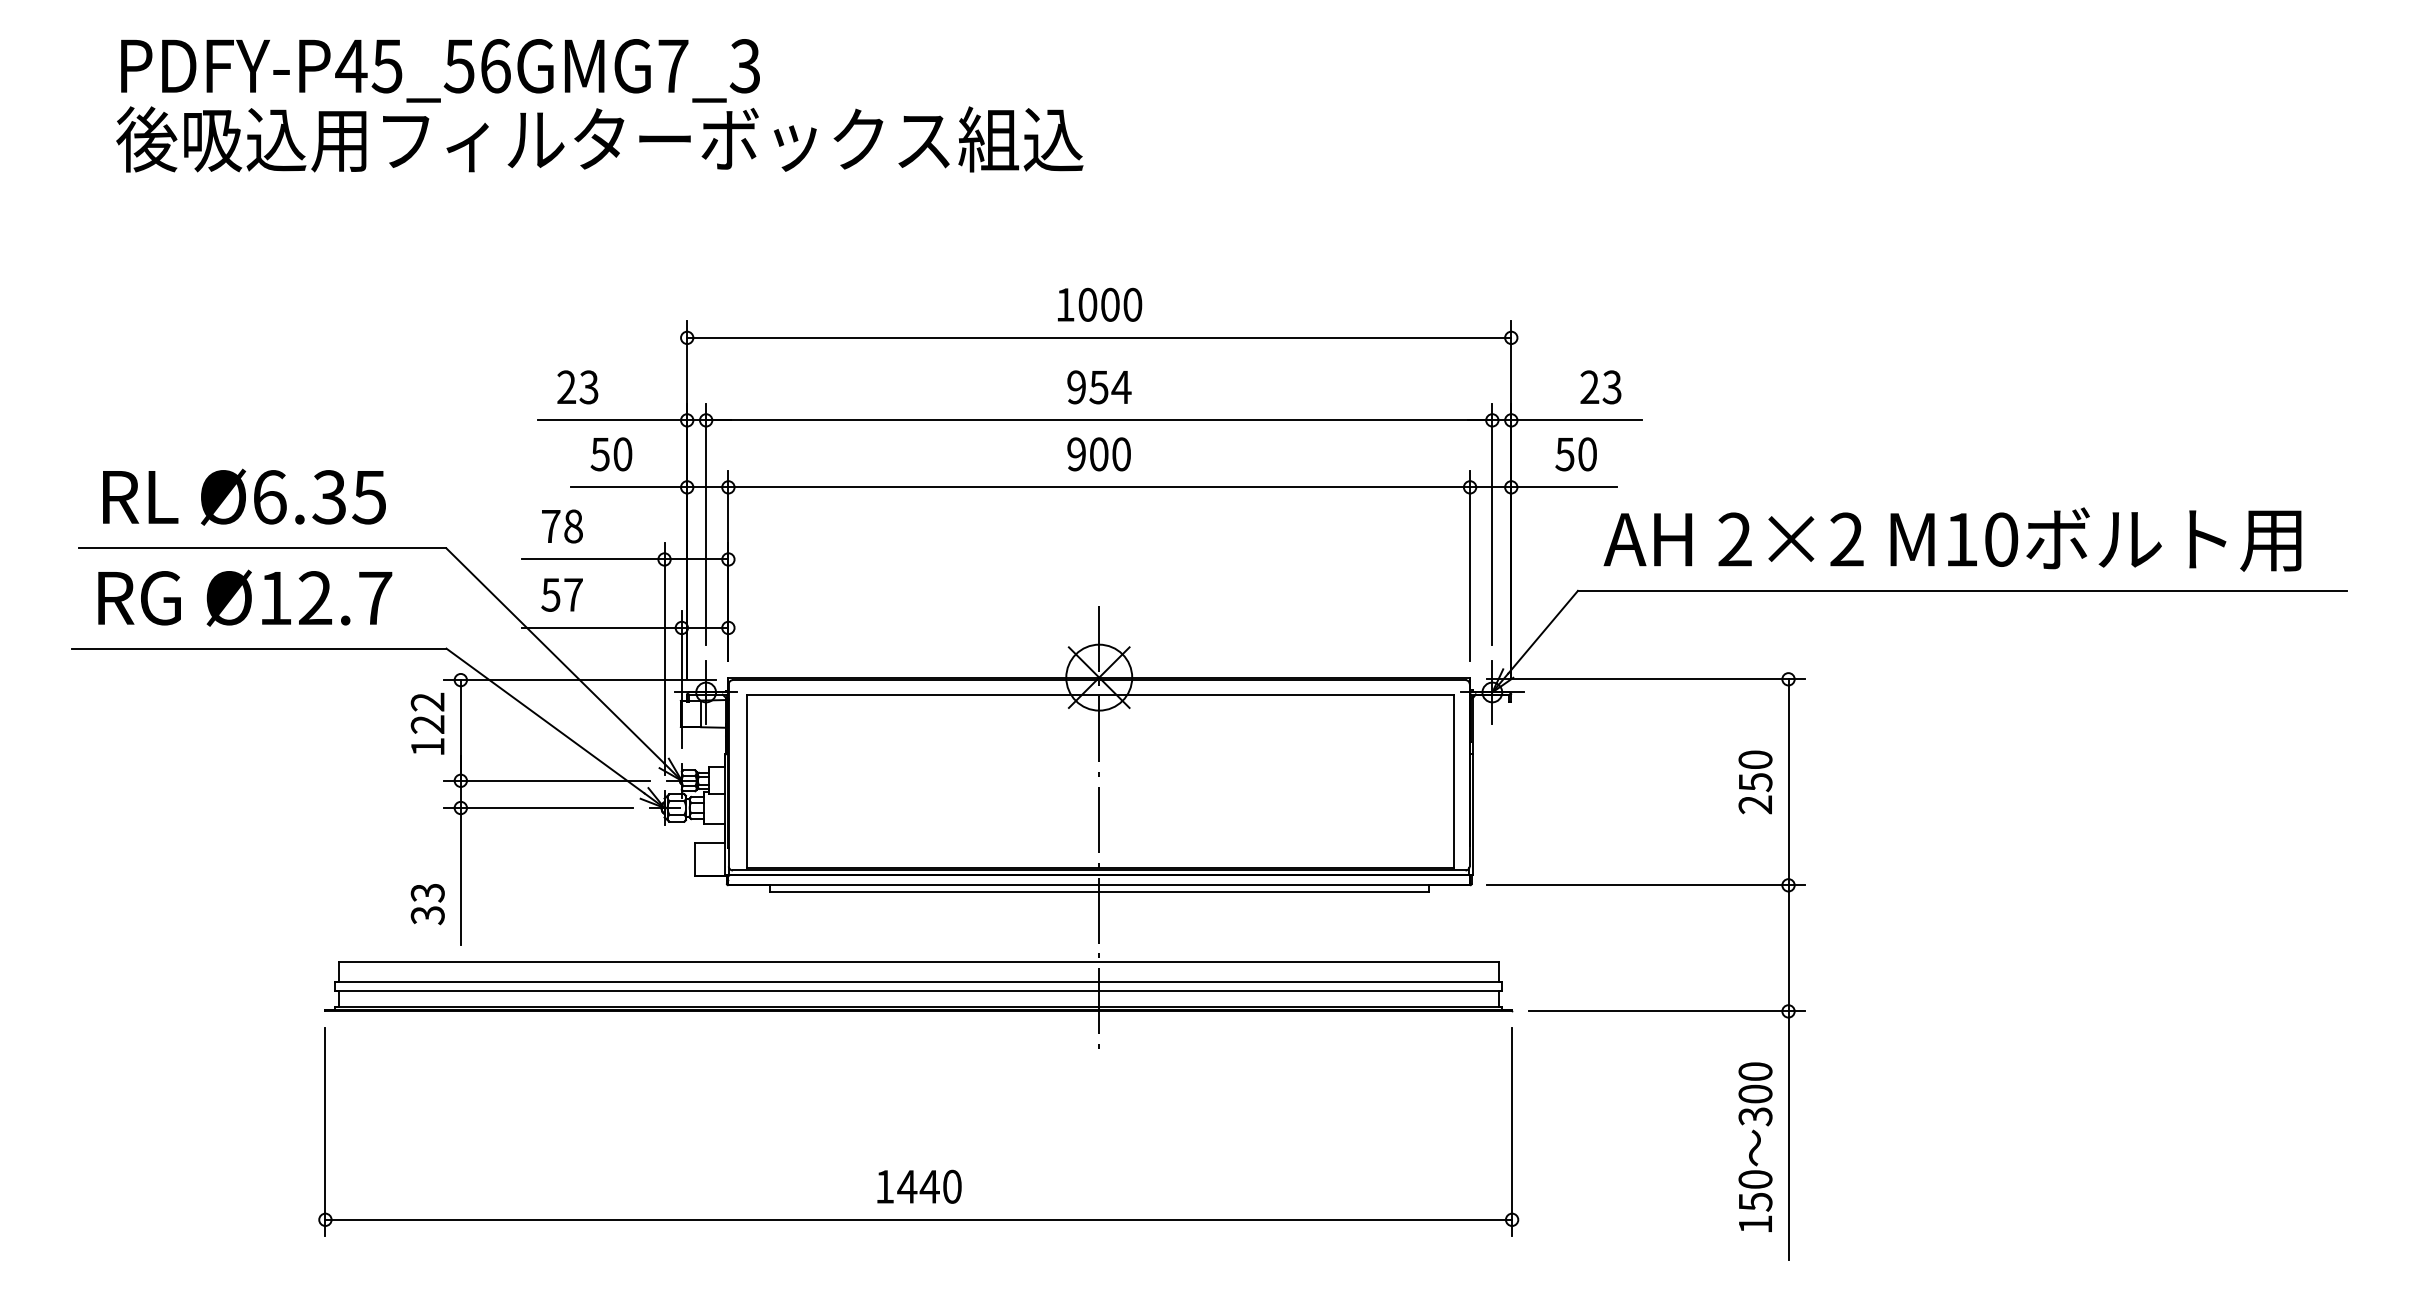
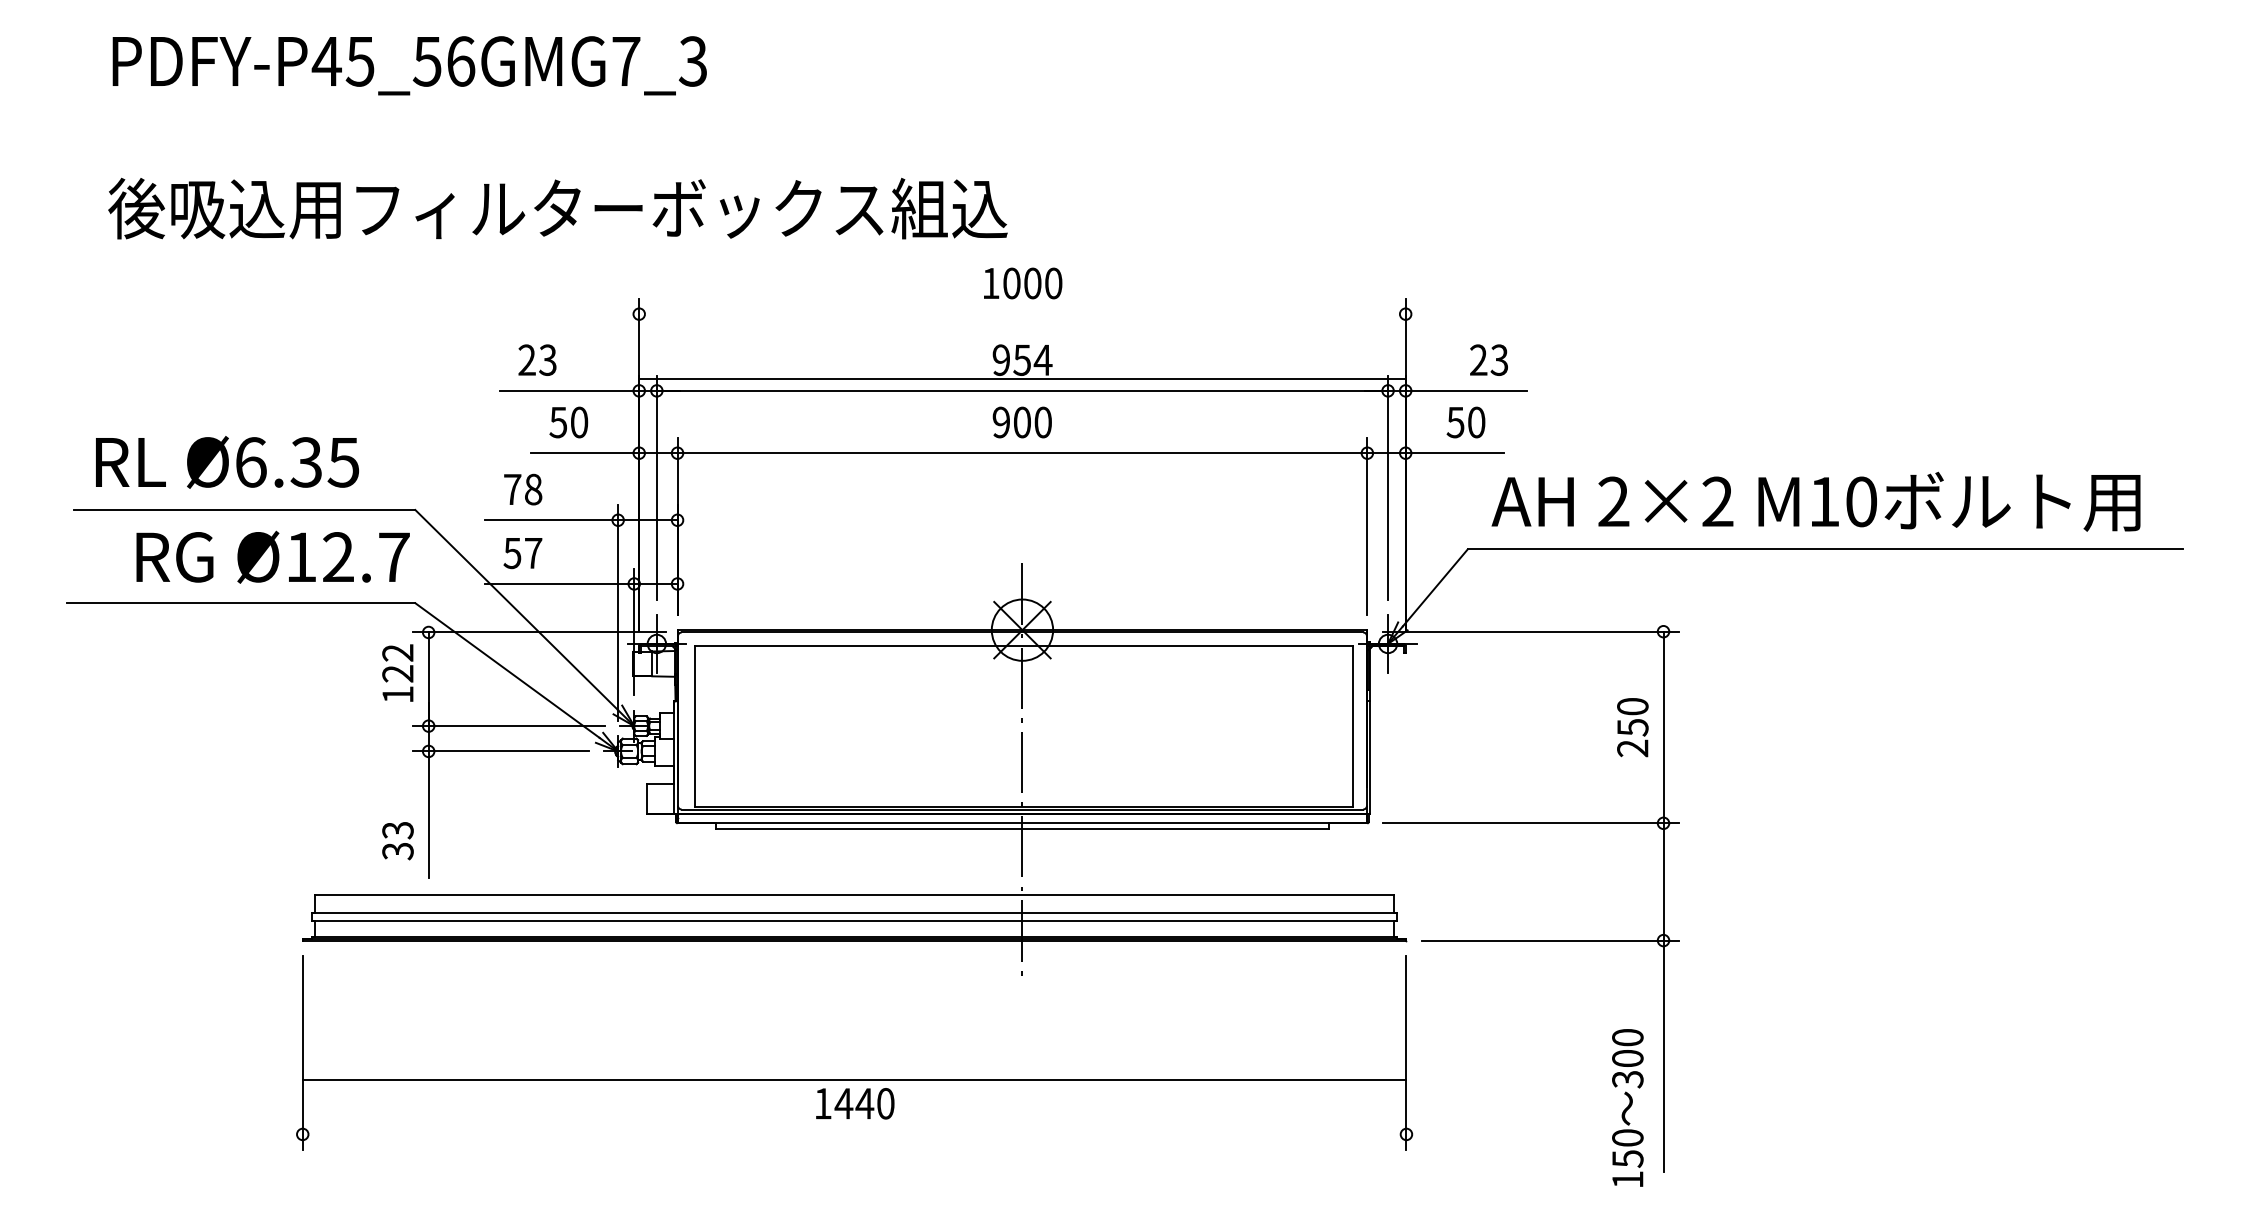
text: (599, 139) -> (557, 208), moved
line: (1099, 338) -> (1022, 379), moved
text: (244, 597) -> (272, 556), moved
text: (1755, 1146) -> (1627, 1107), moved
line: (918, 1219) -> (854, 1080), moved

